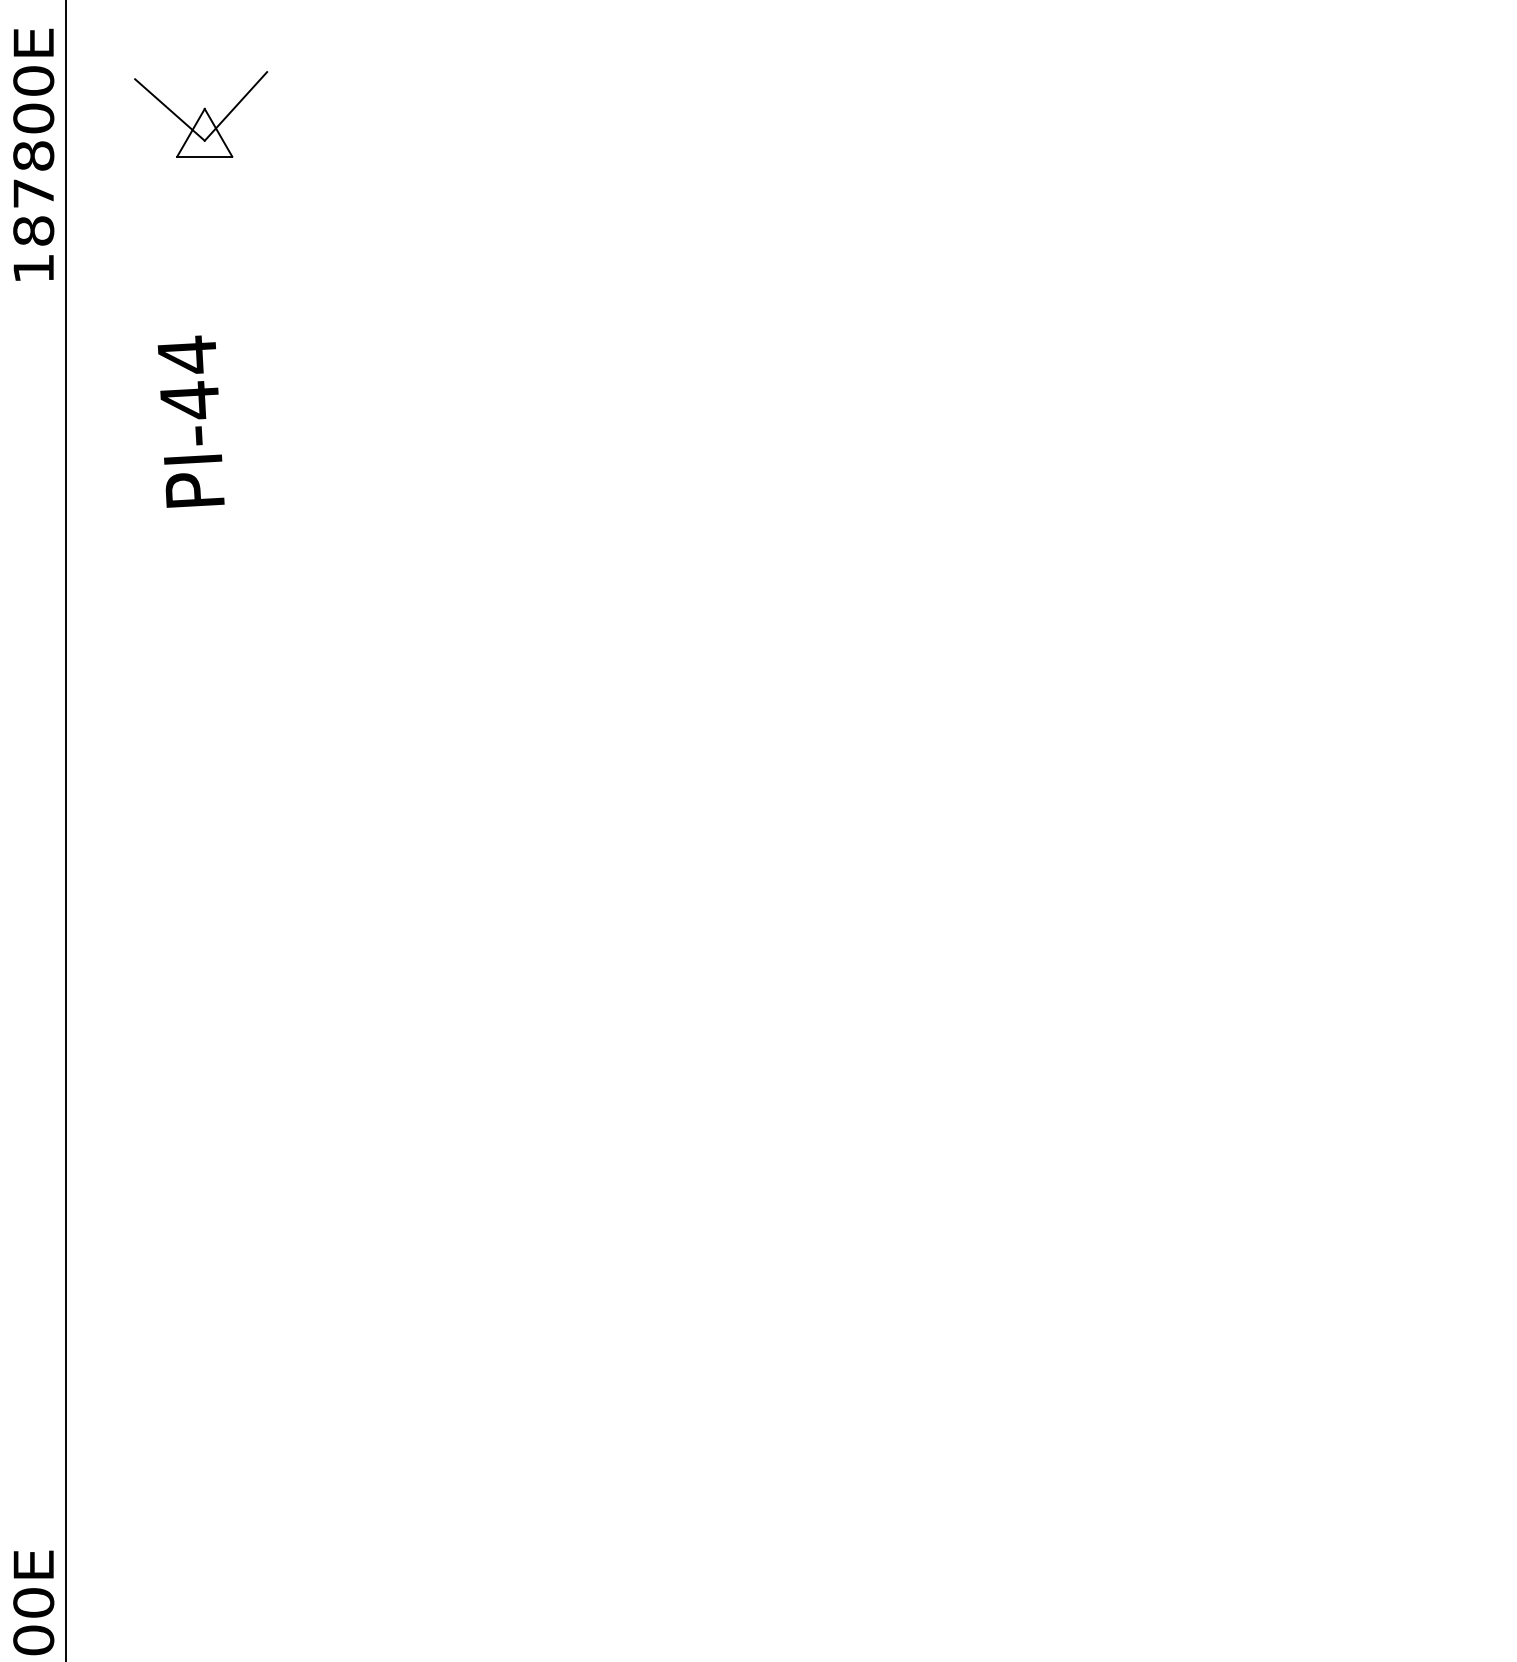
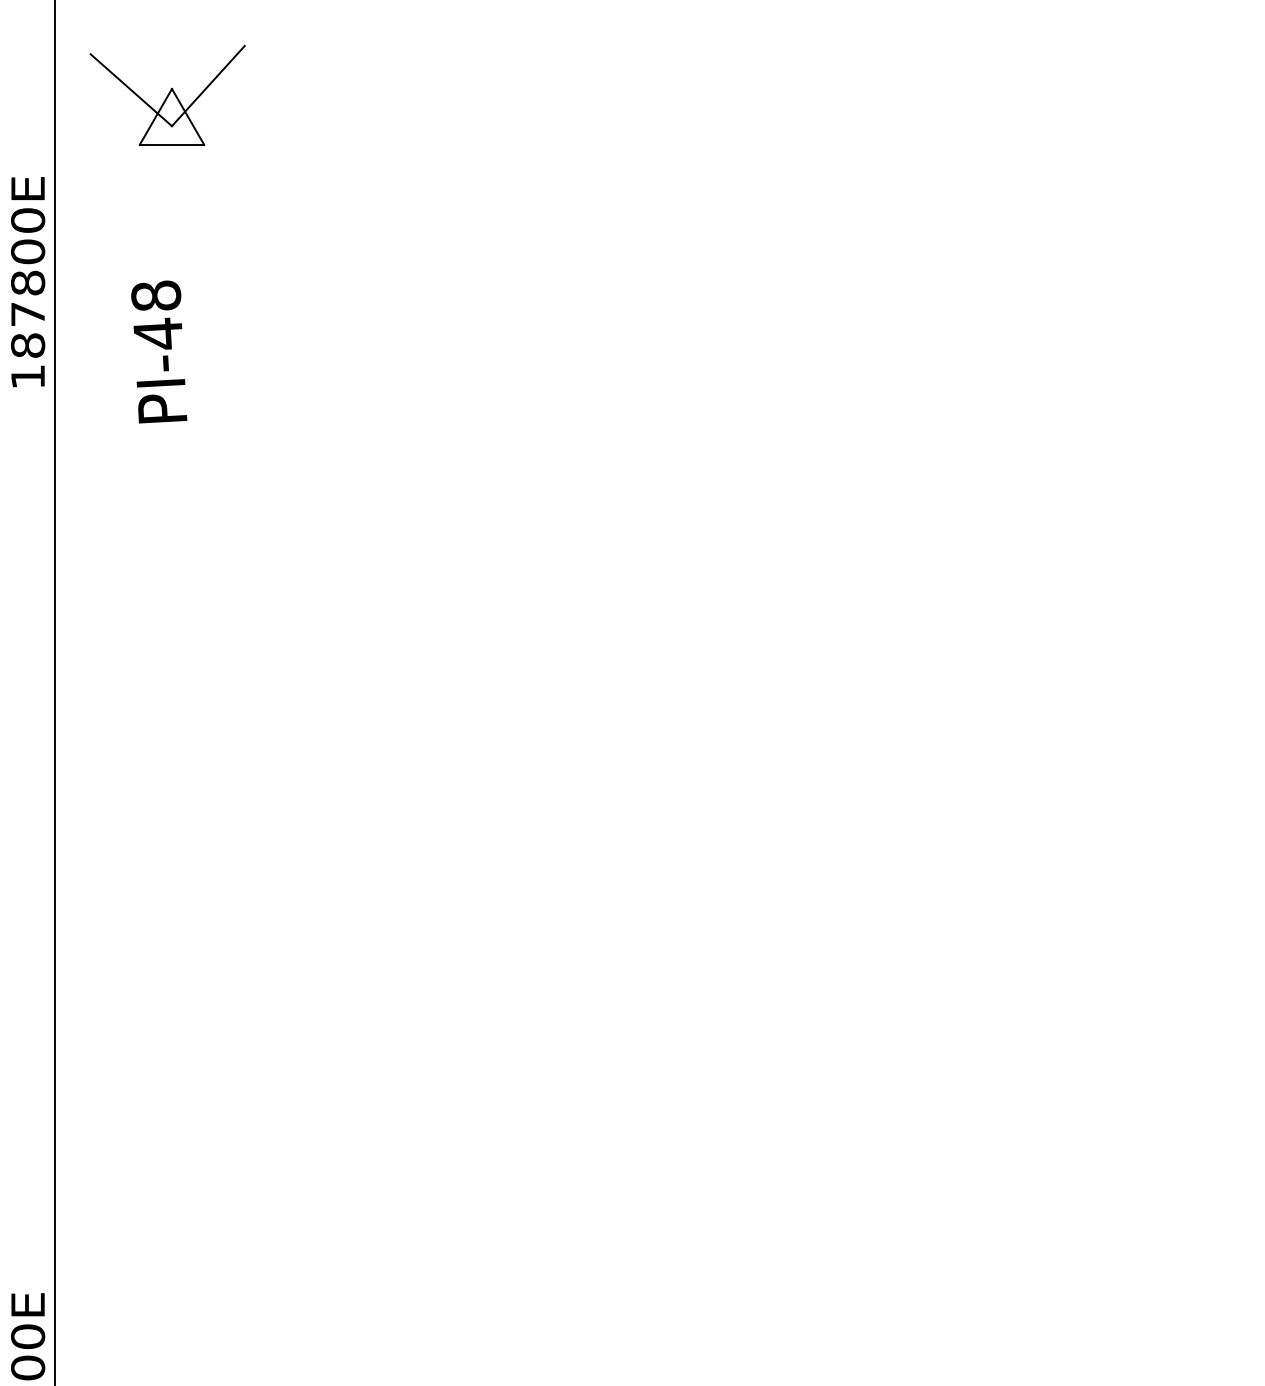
part: (200, 114) -> (167, 95), size x1.4
text: (34, 155) -> (28, 282), moved
text: (187, 354) -> (156, 295), PI-44 -> PI-48

